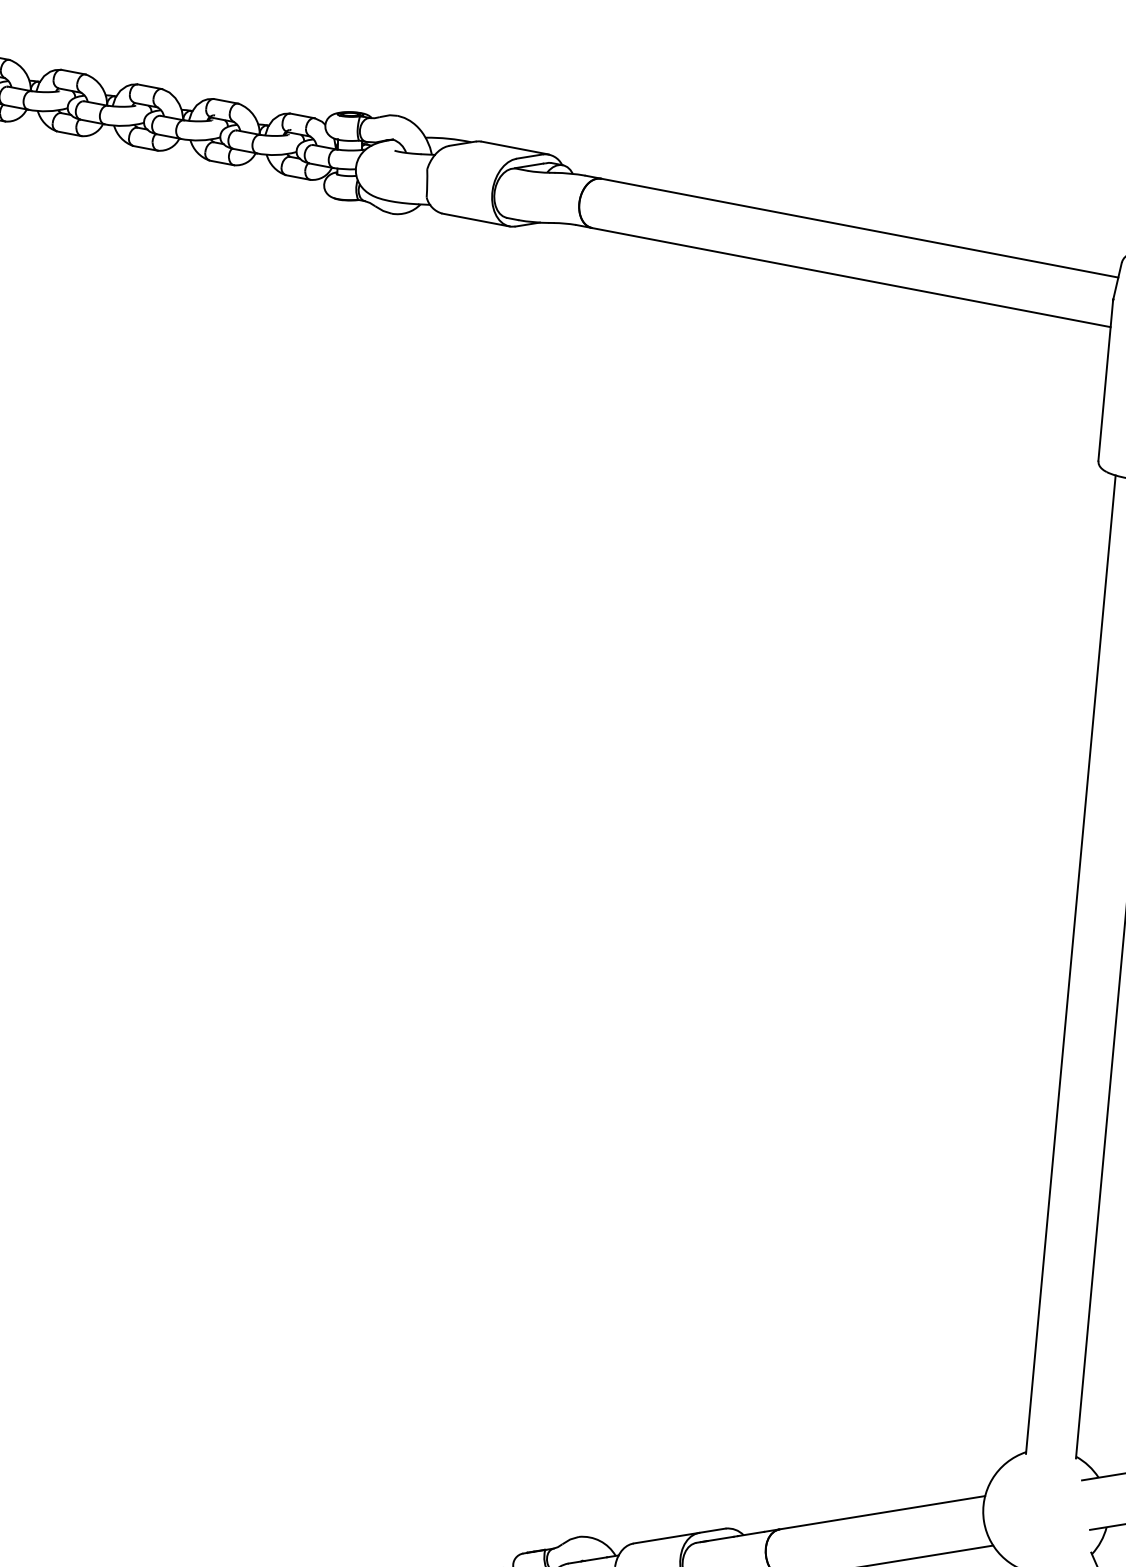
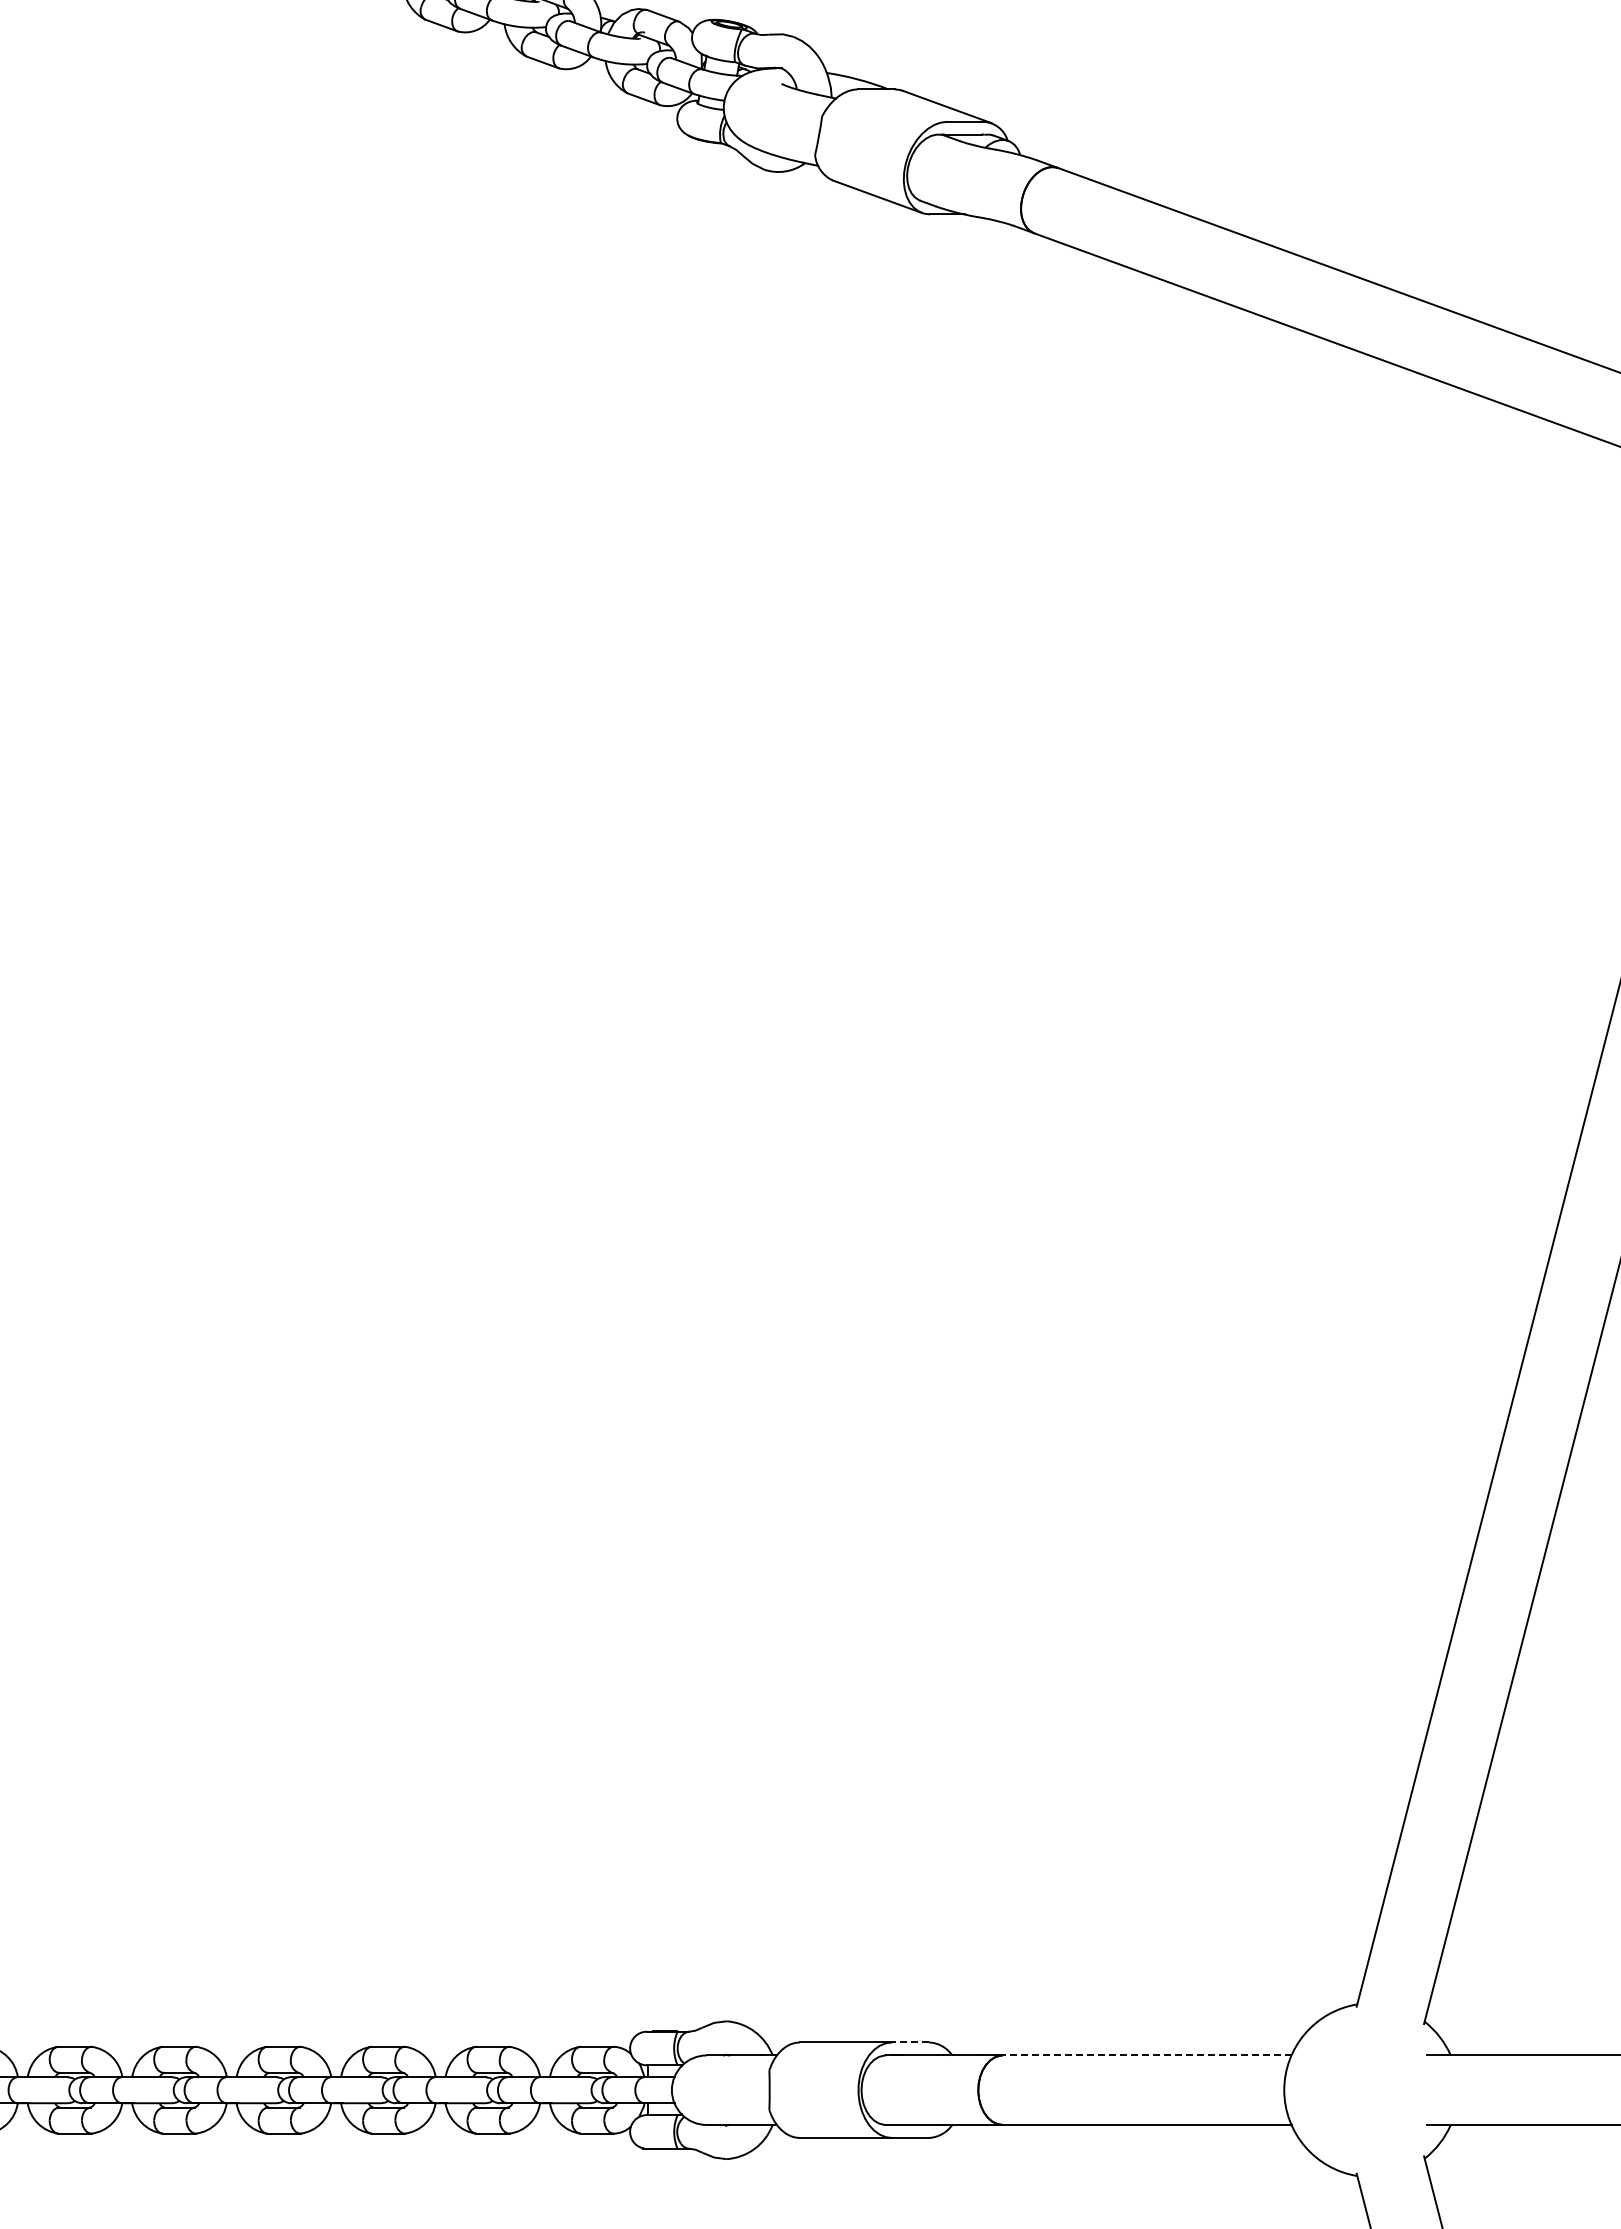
line: (881, 1512) -> (1146, 2055), solid -> dashed
line: (712, 1530) -> (910, 2042), solid -> dashed

